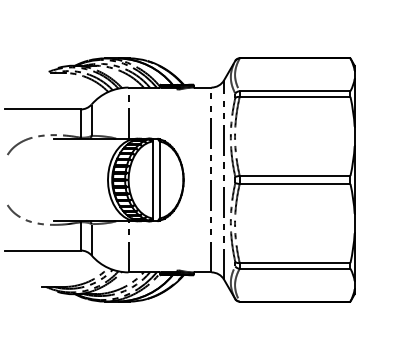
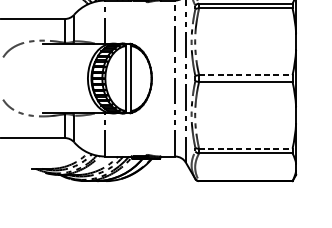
line: (295, 175) -> (246, 74), solid -> dashed
line: (295, 263) -> (246, 149), solid -> dashed

